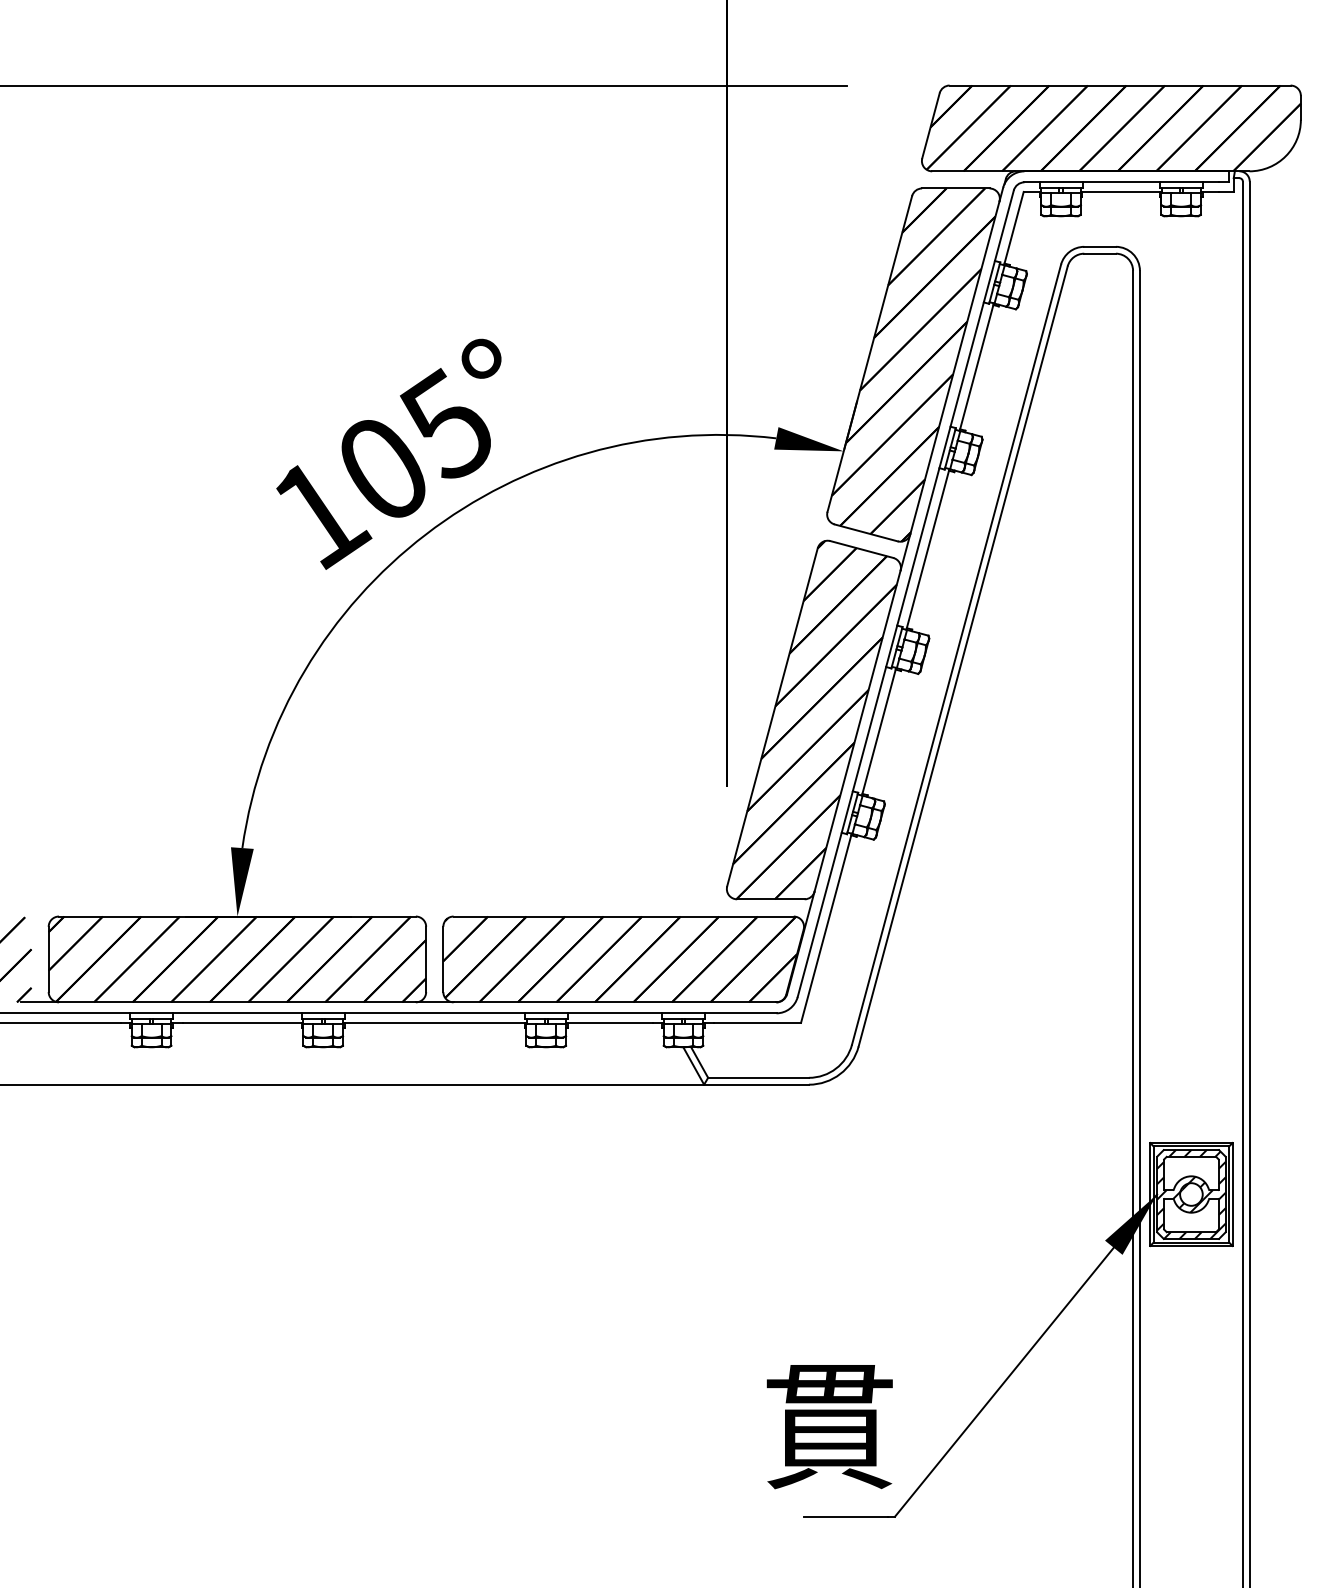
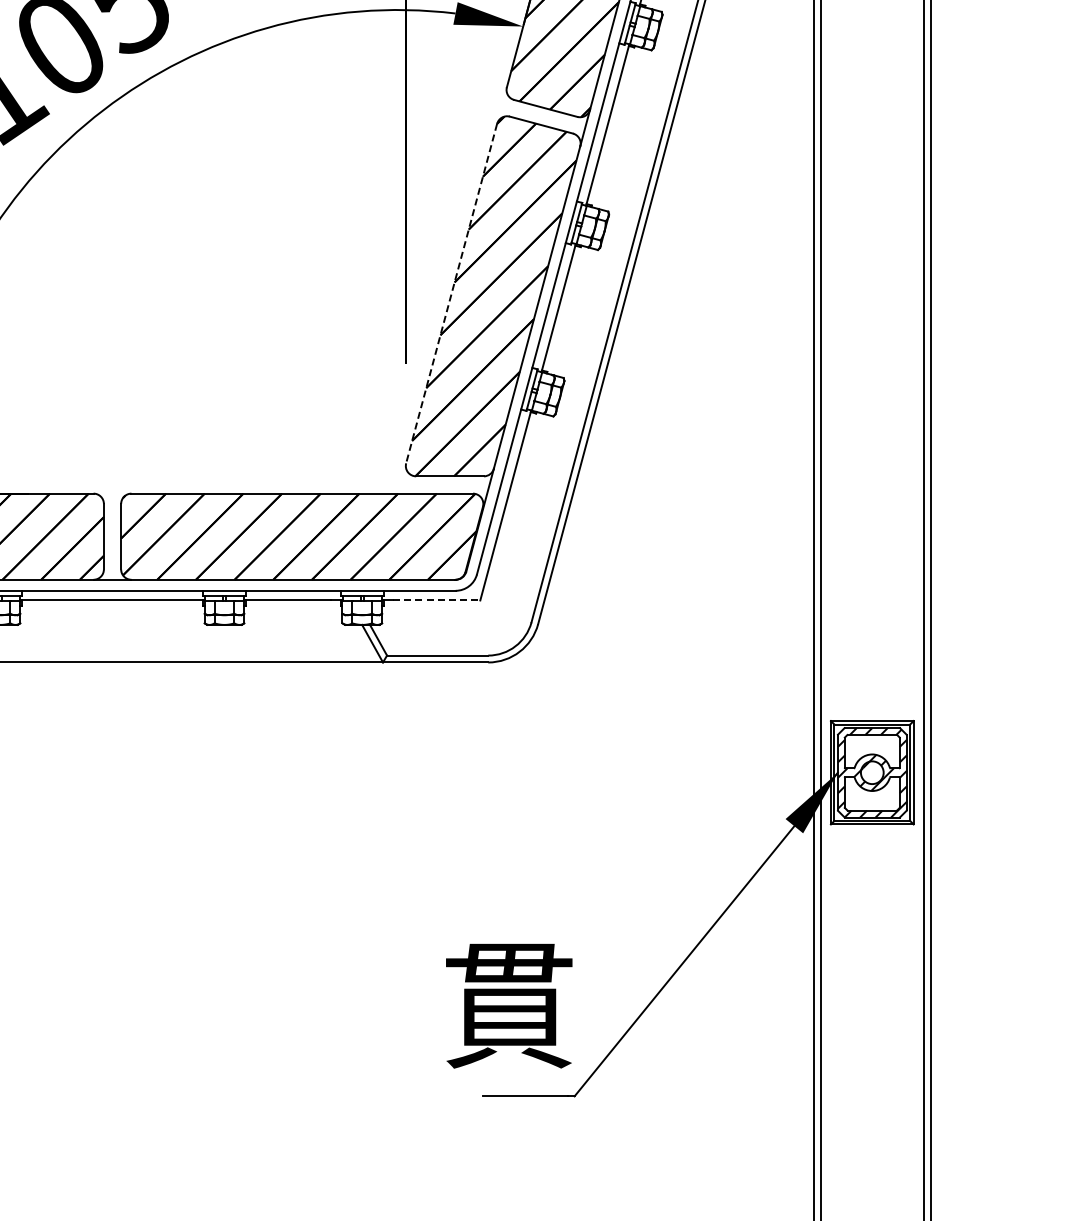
line: (772, 717) -> (451, 293), solid -> dashed
line: (758, 1022) -> (437, 600), solid -> dashed

